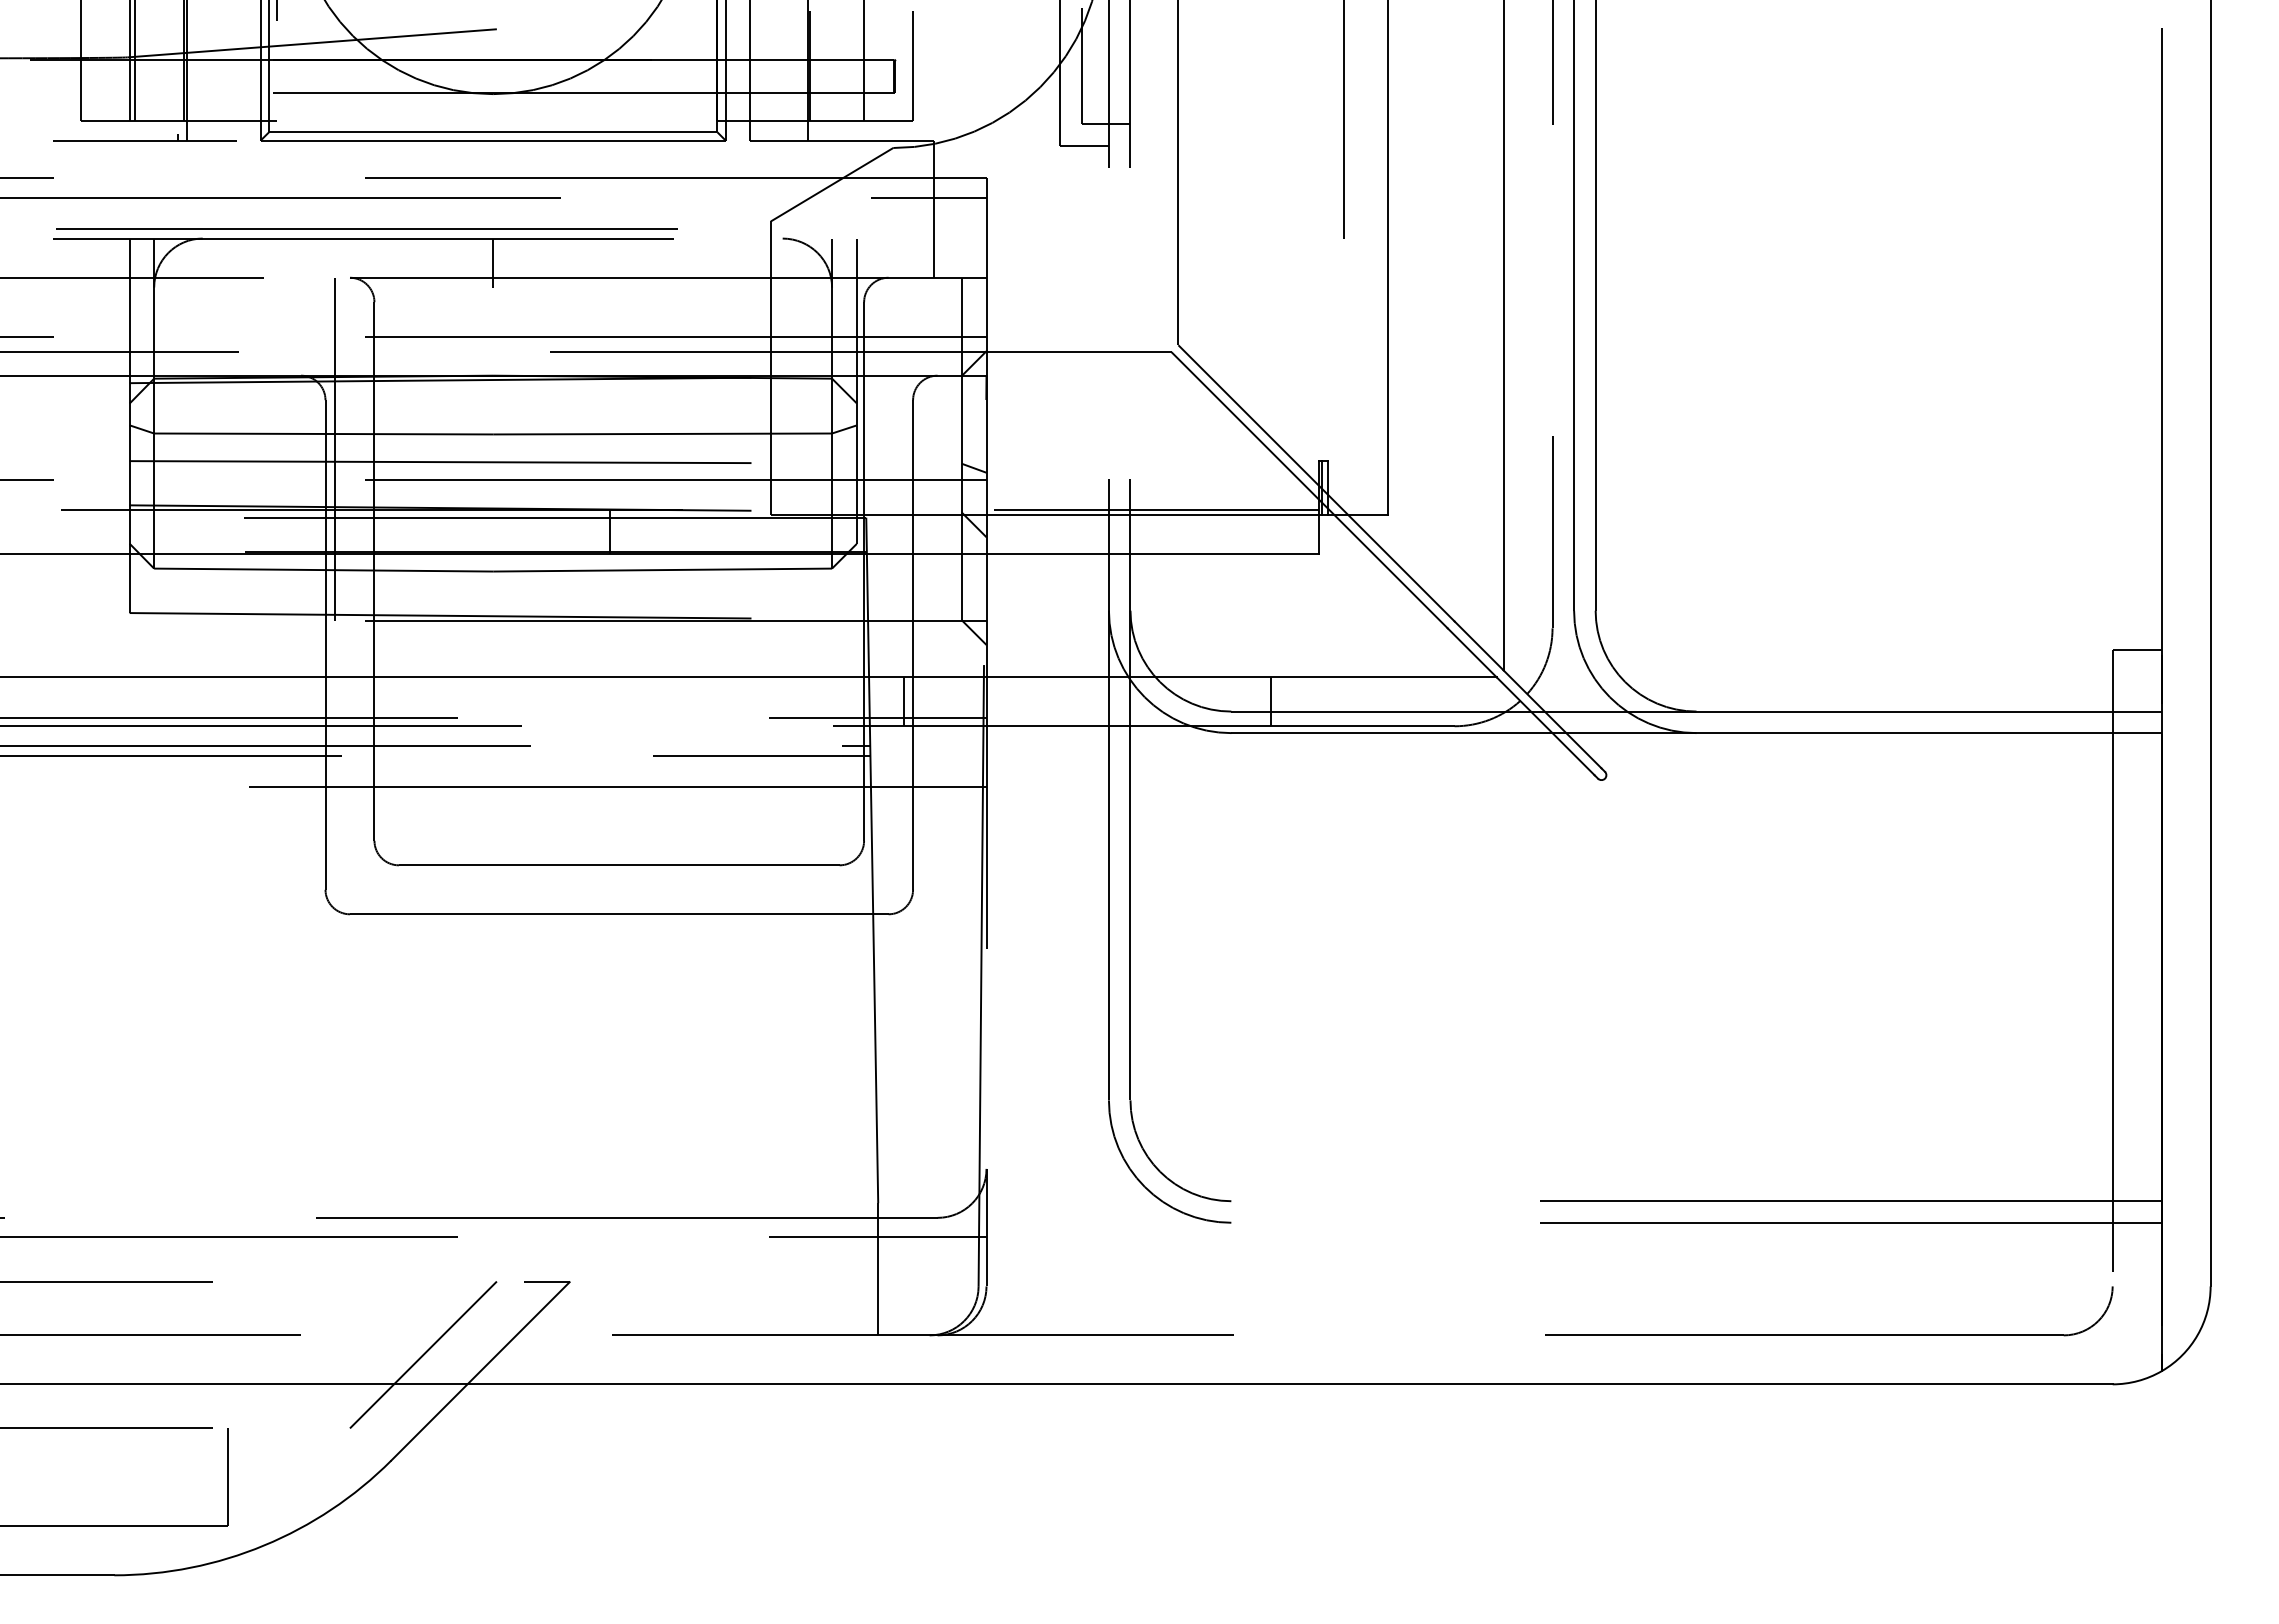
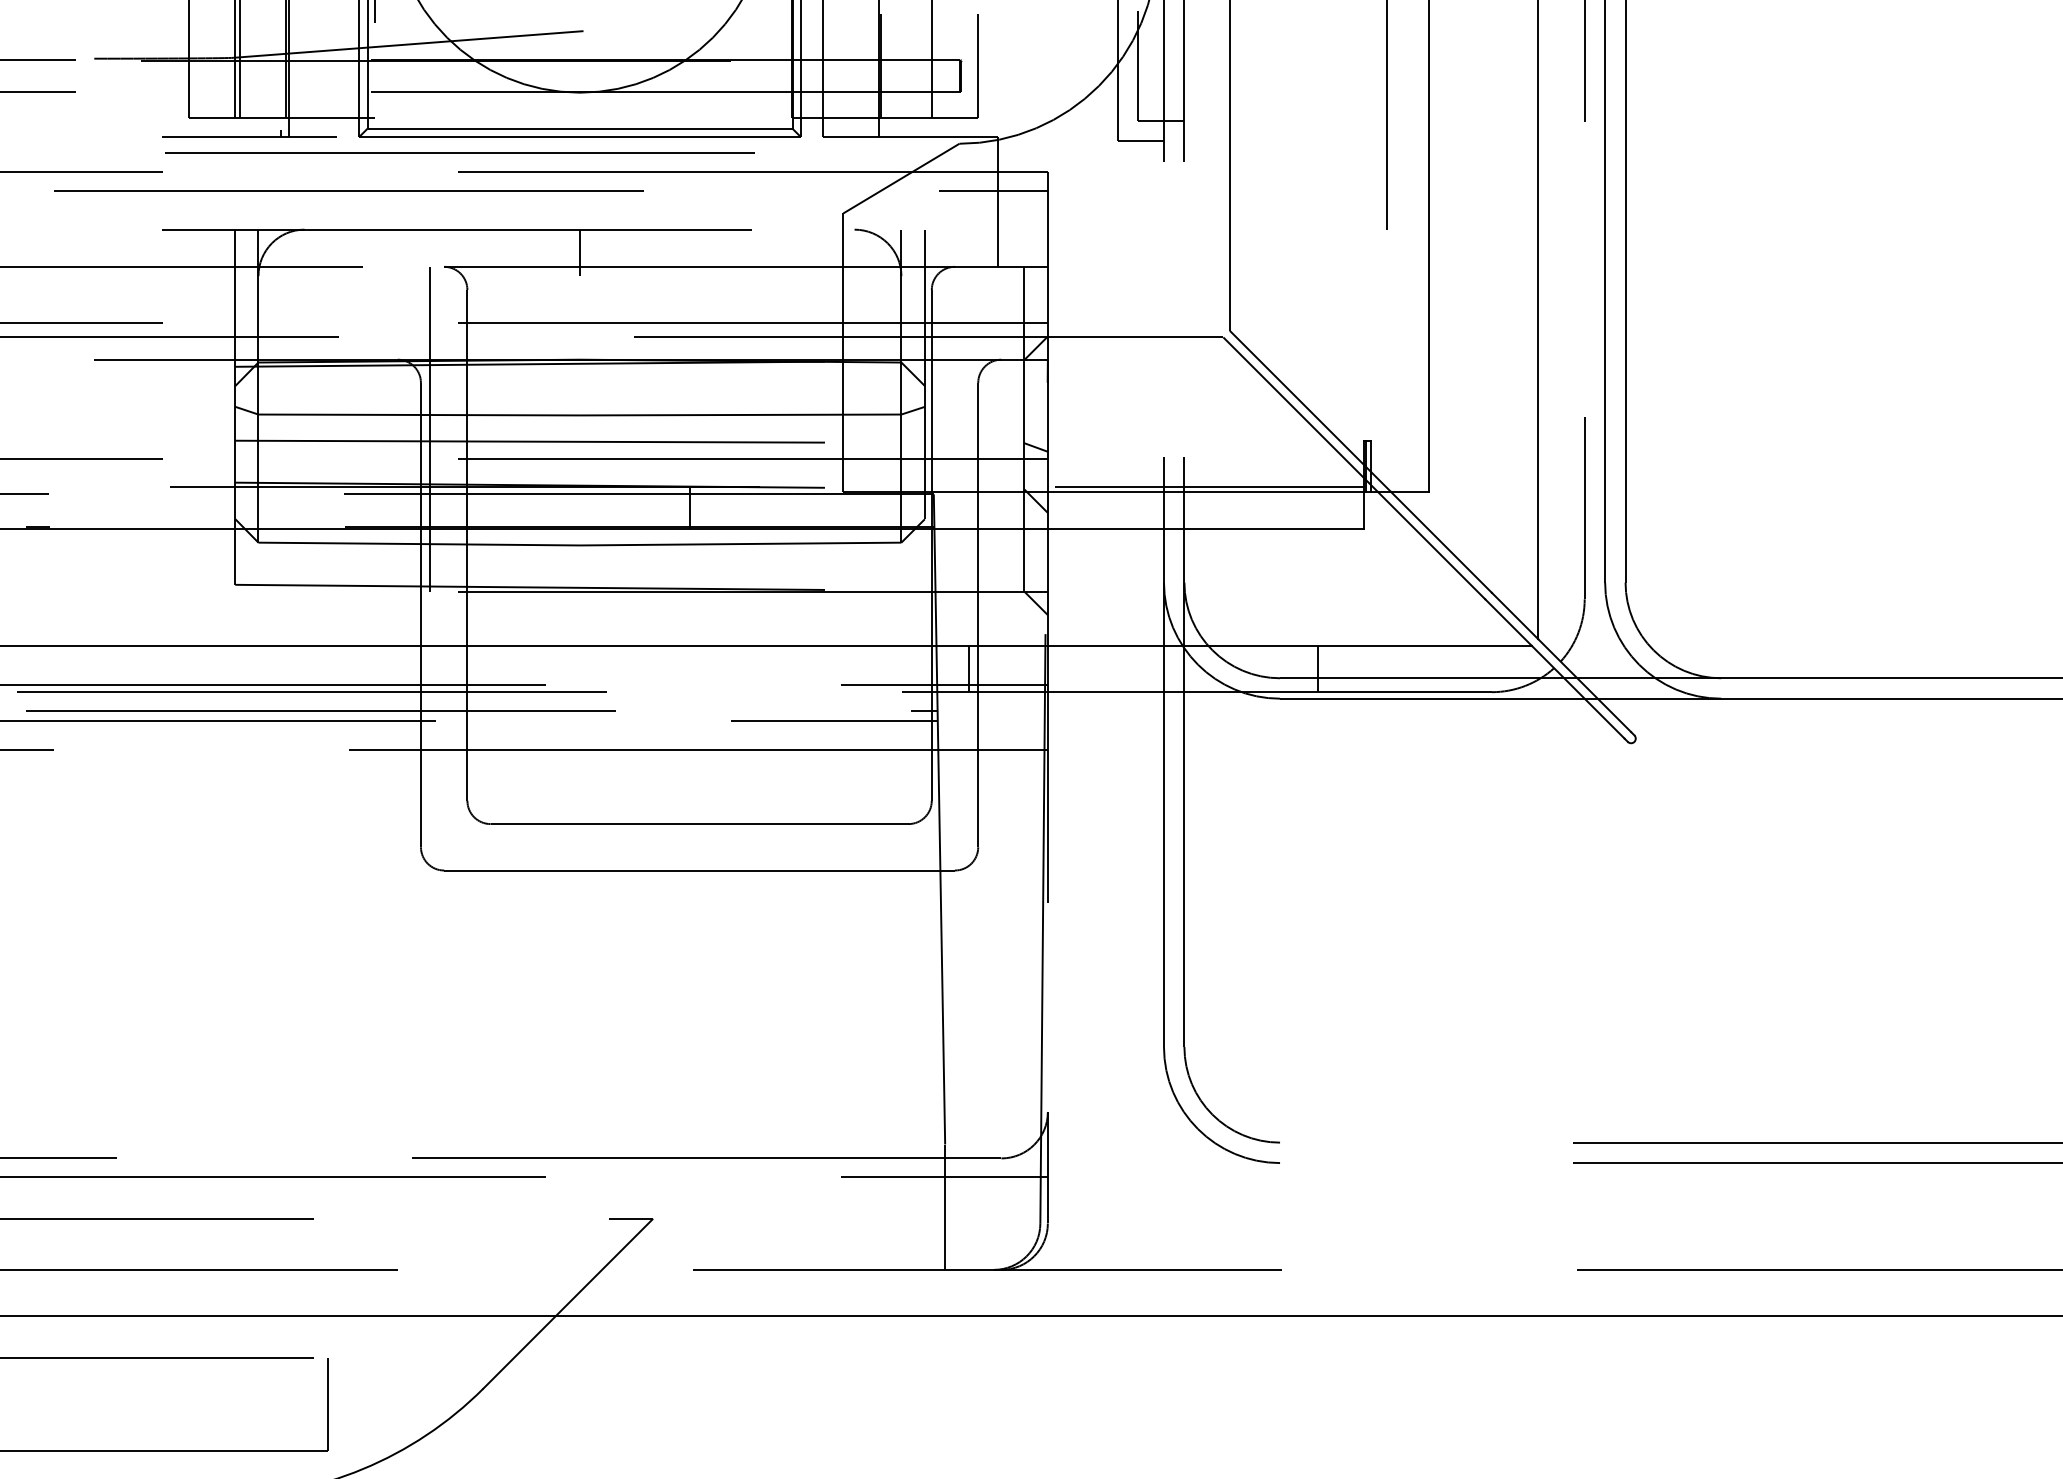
line: (366, 228) -> (459, 151), moved
line: (422, 1354) -> (512, 1288), removed

